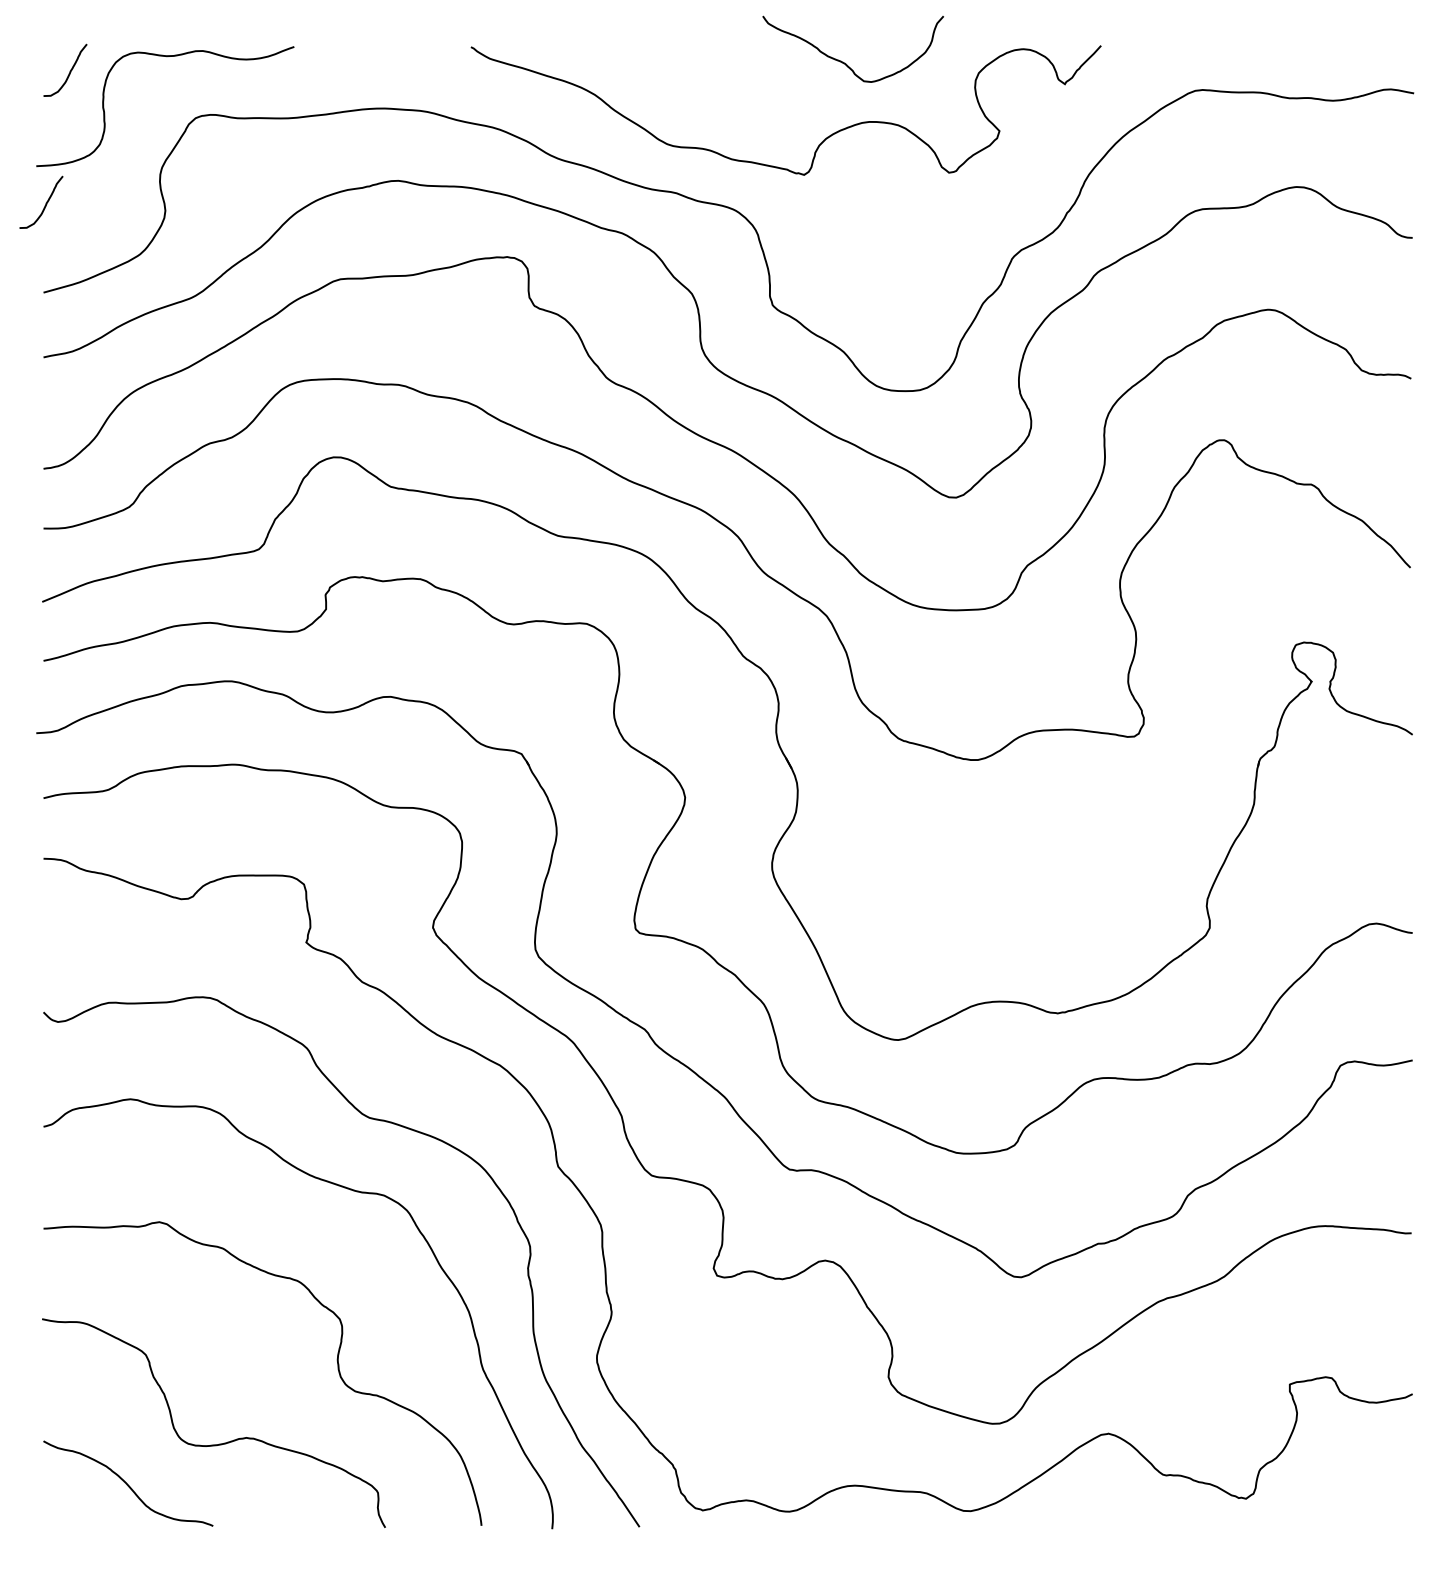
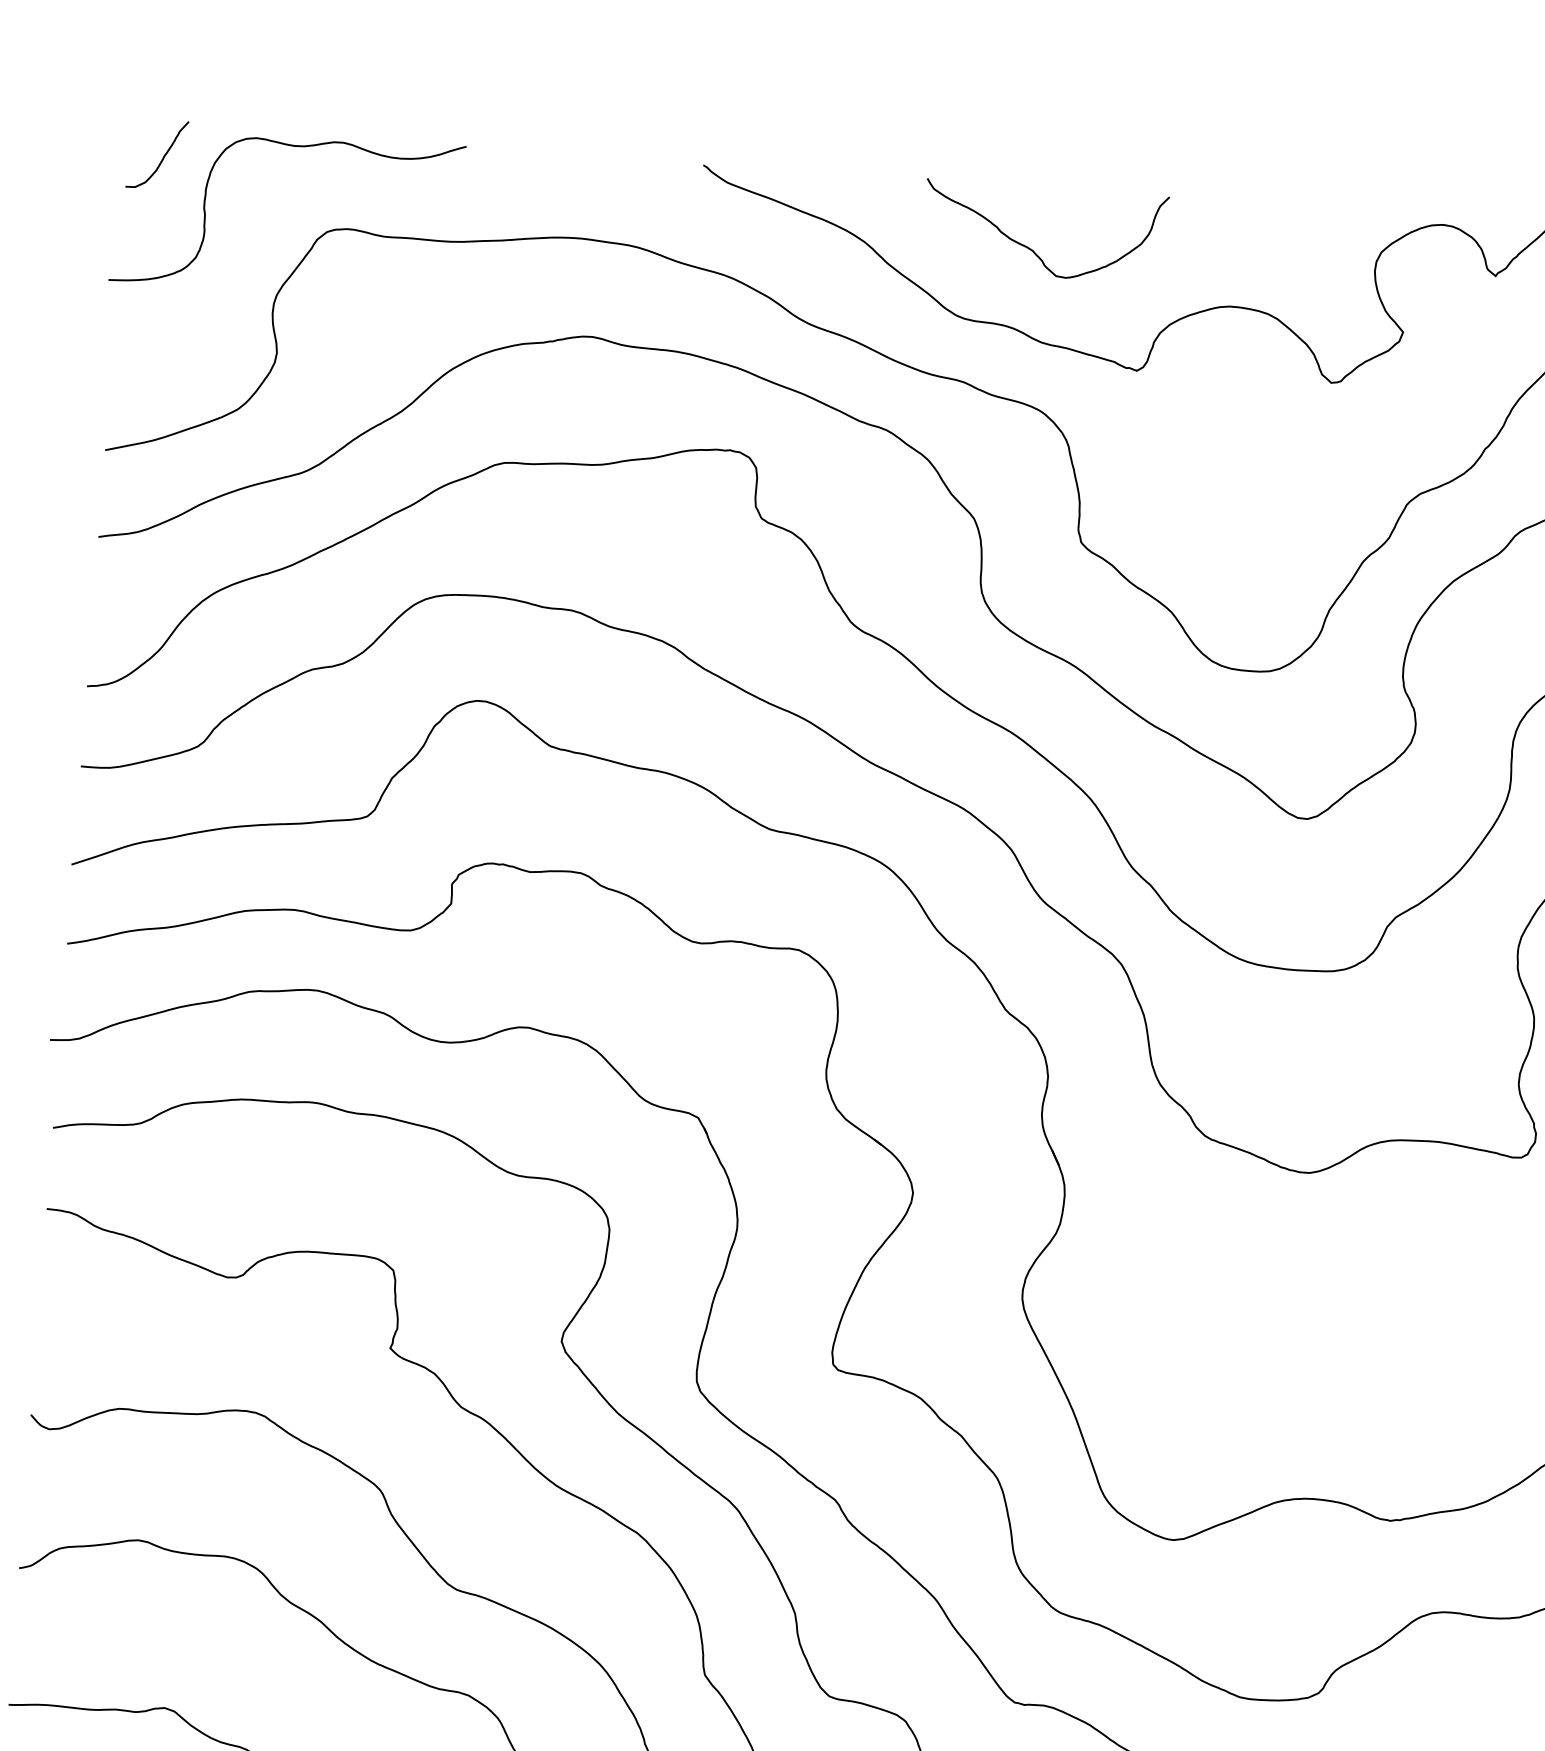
curve: (846, 63) -> (1034, 250), moved
curve: (45, 203) -> (116, 330), removed

